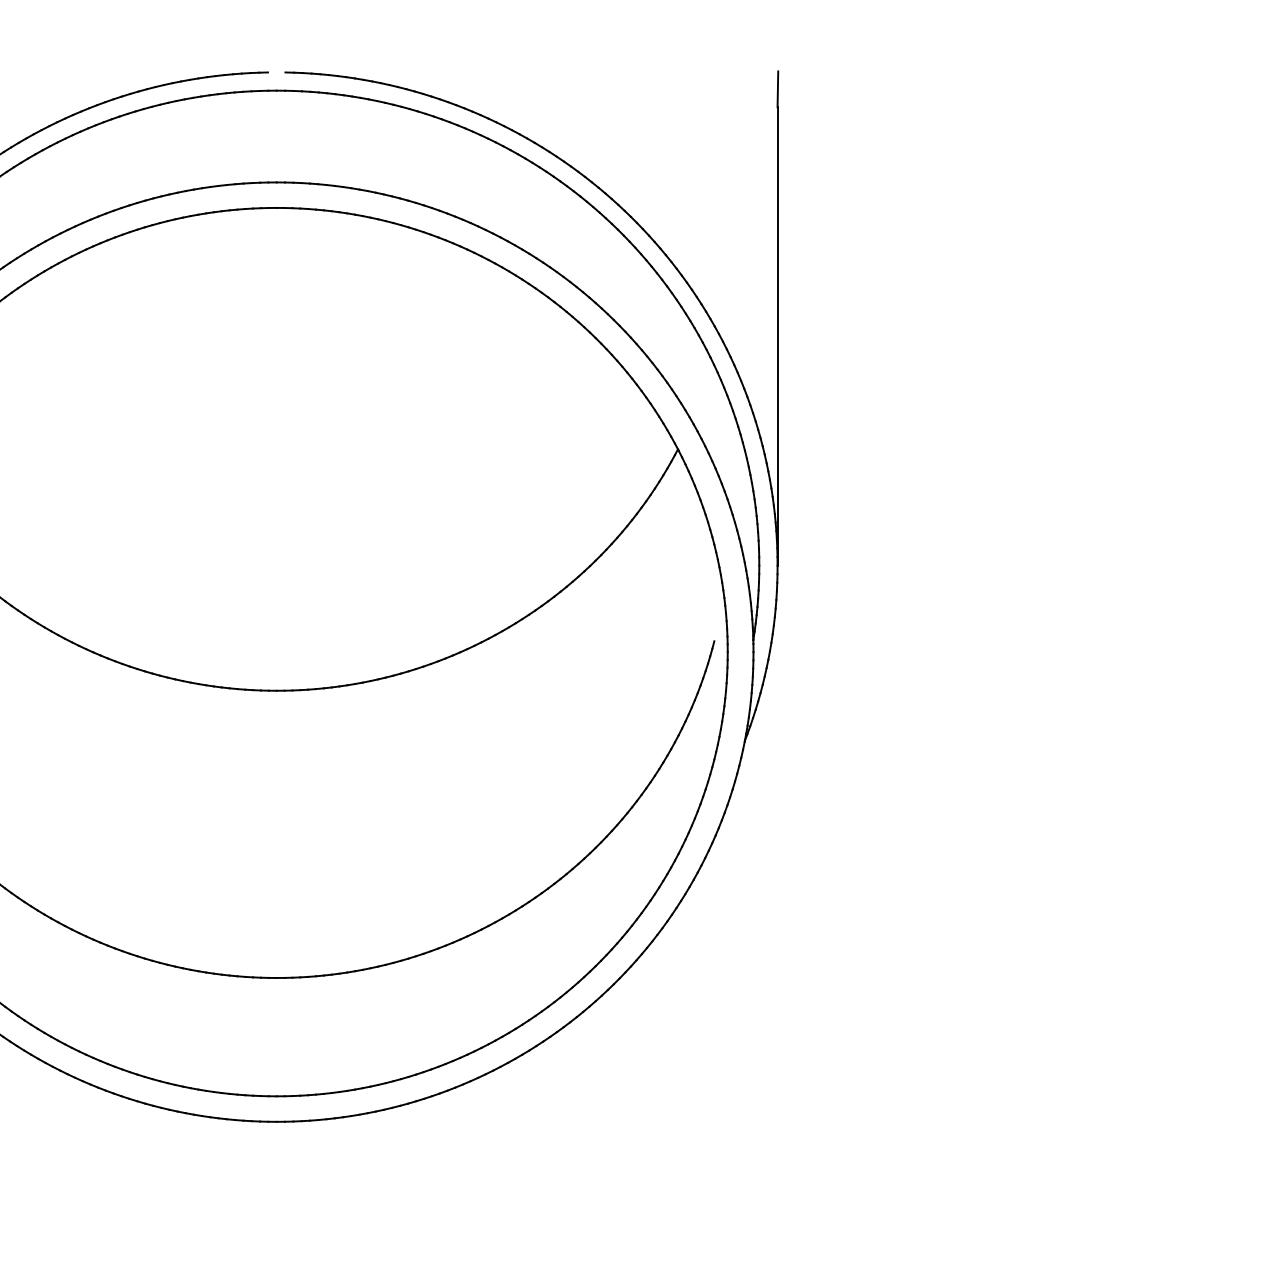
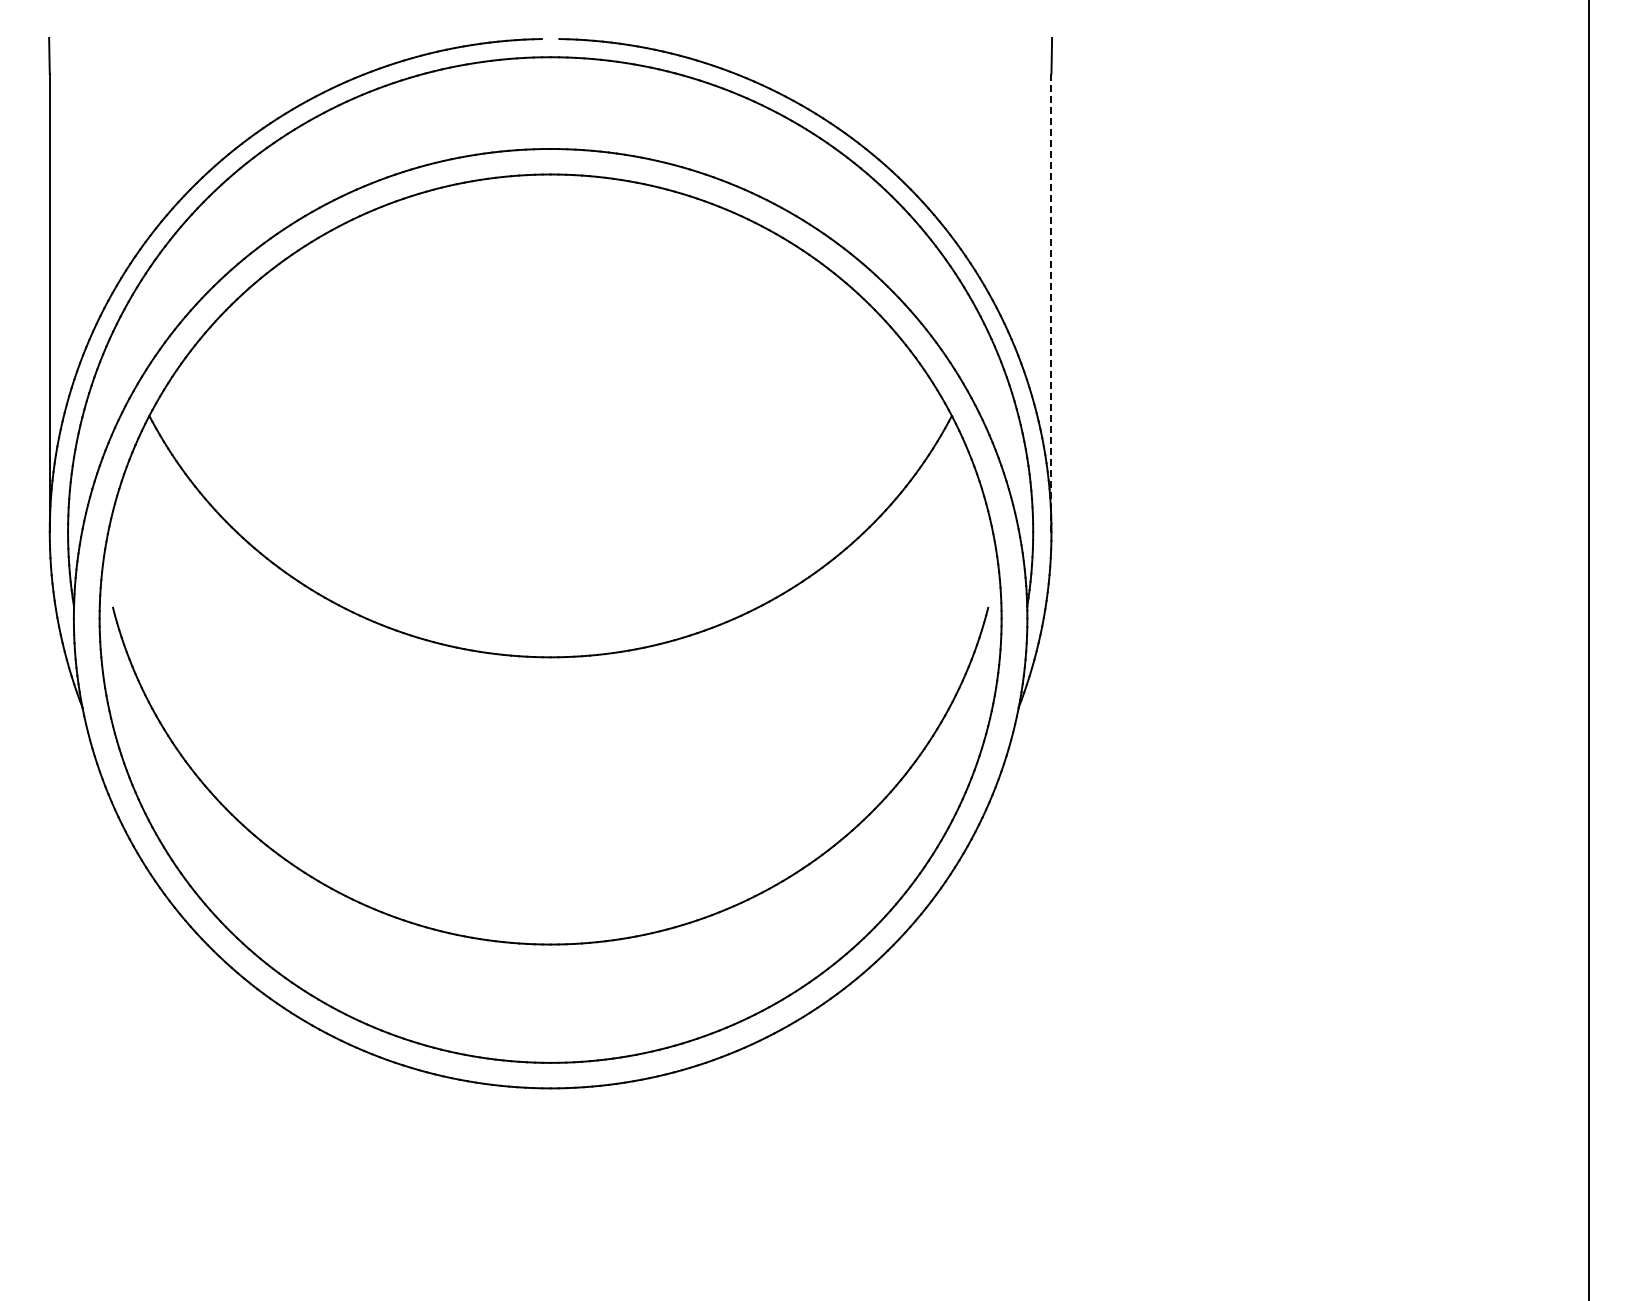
line: (777, 336) -> (1051, 303), solid -> dashed

